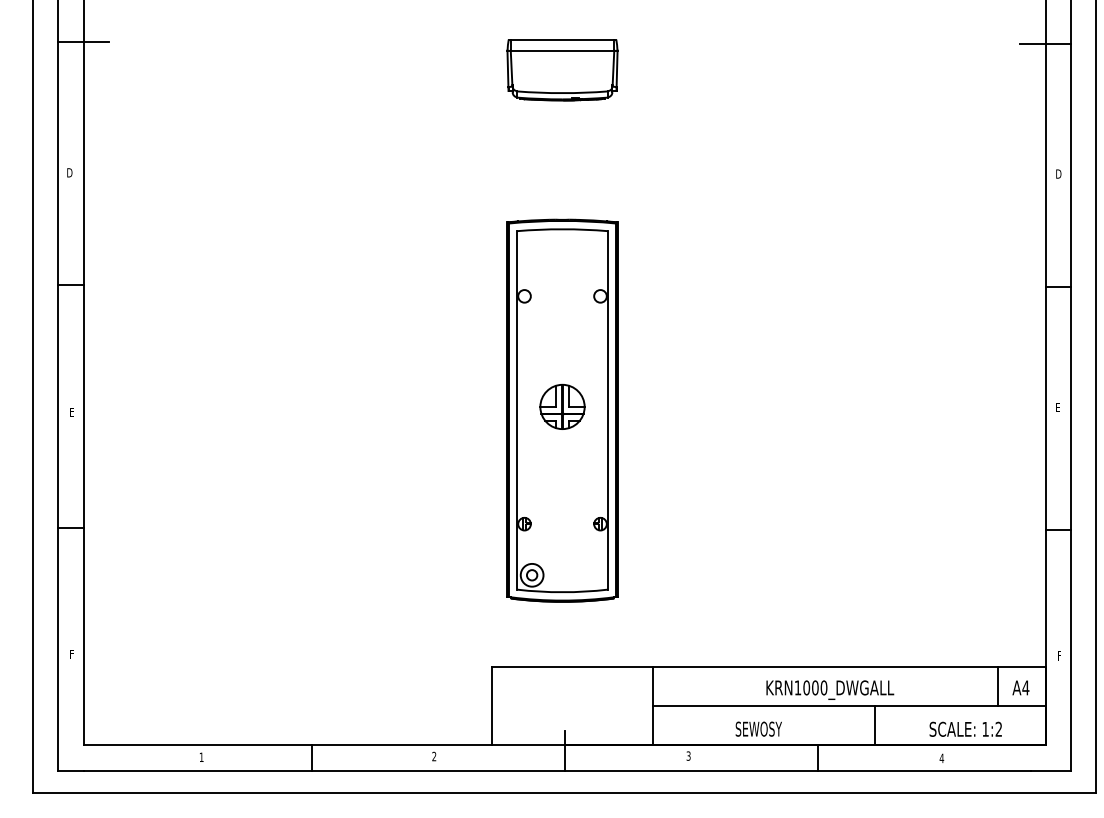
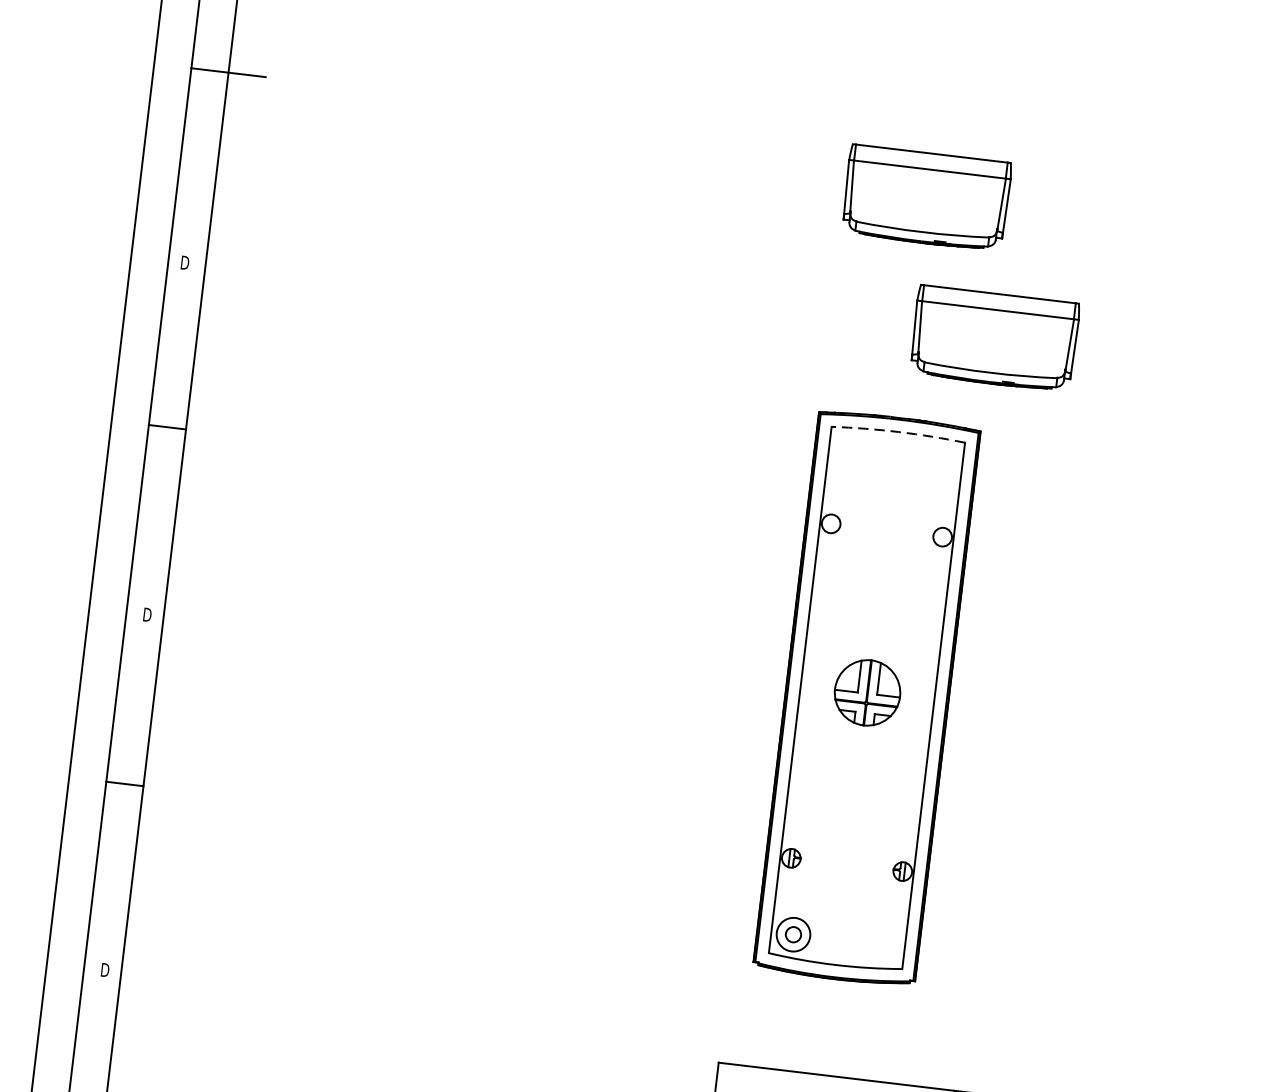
part: (619, 159) -> (994, 339), added
arc: (562, 229) -> (898, 432), solid -> dashed
text: (72, 411) -> (147, 613), E -> D
text: (72, 653) -> (104, 969), F -> D

